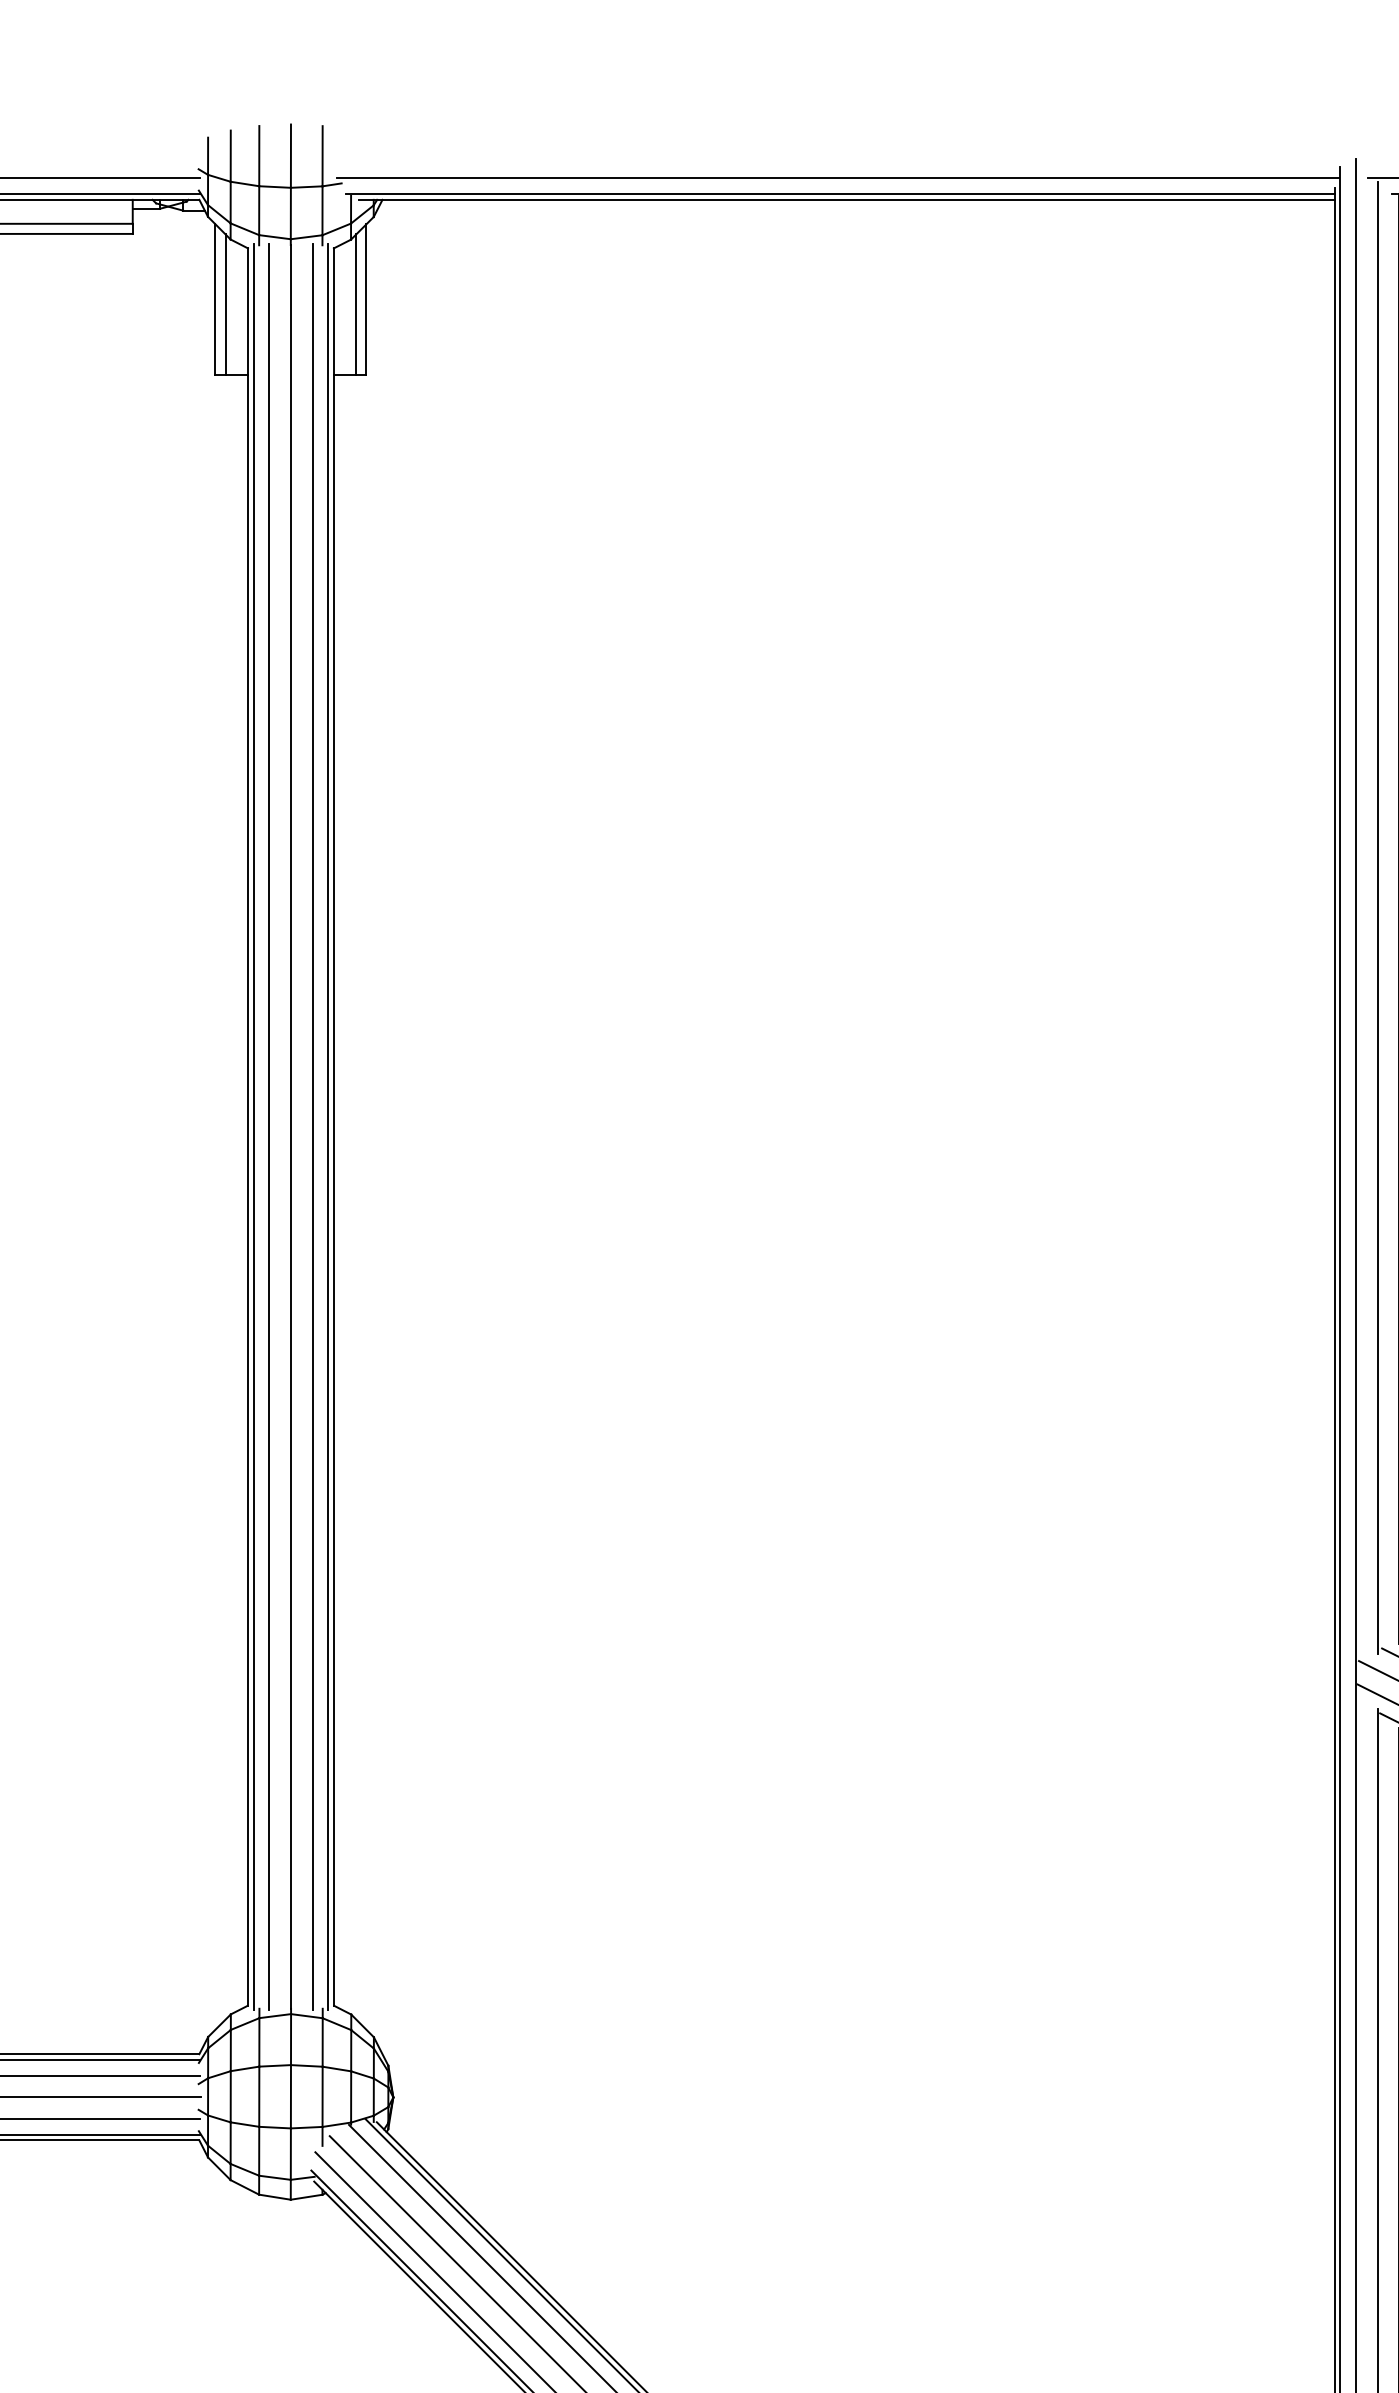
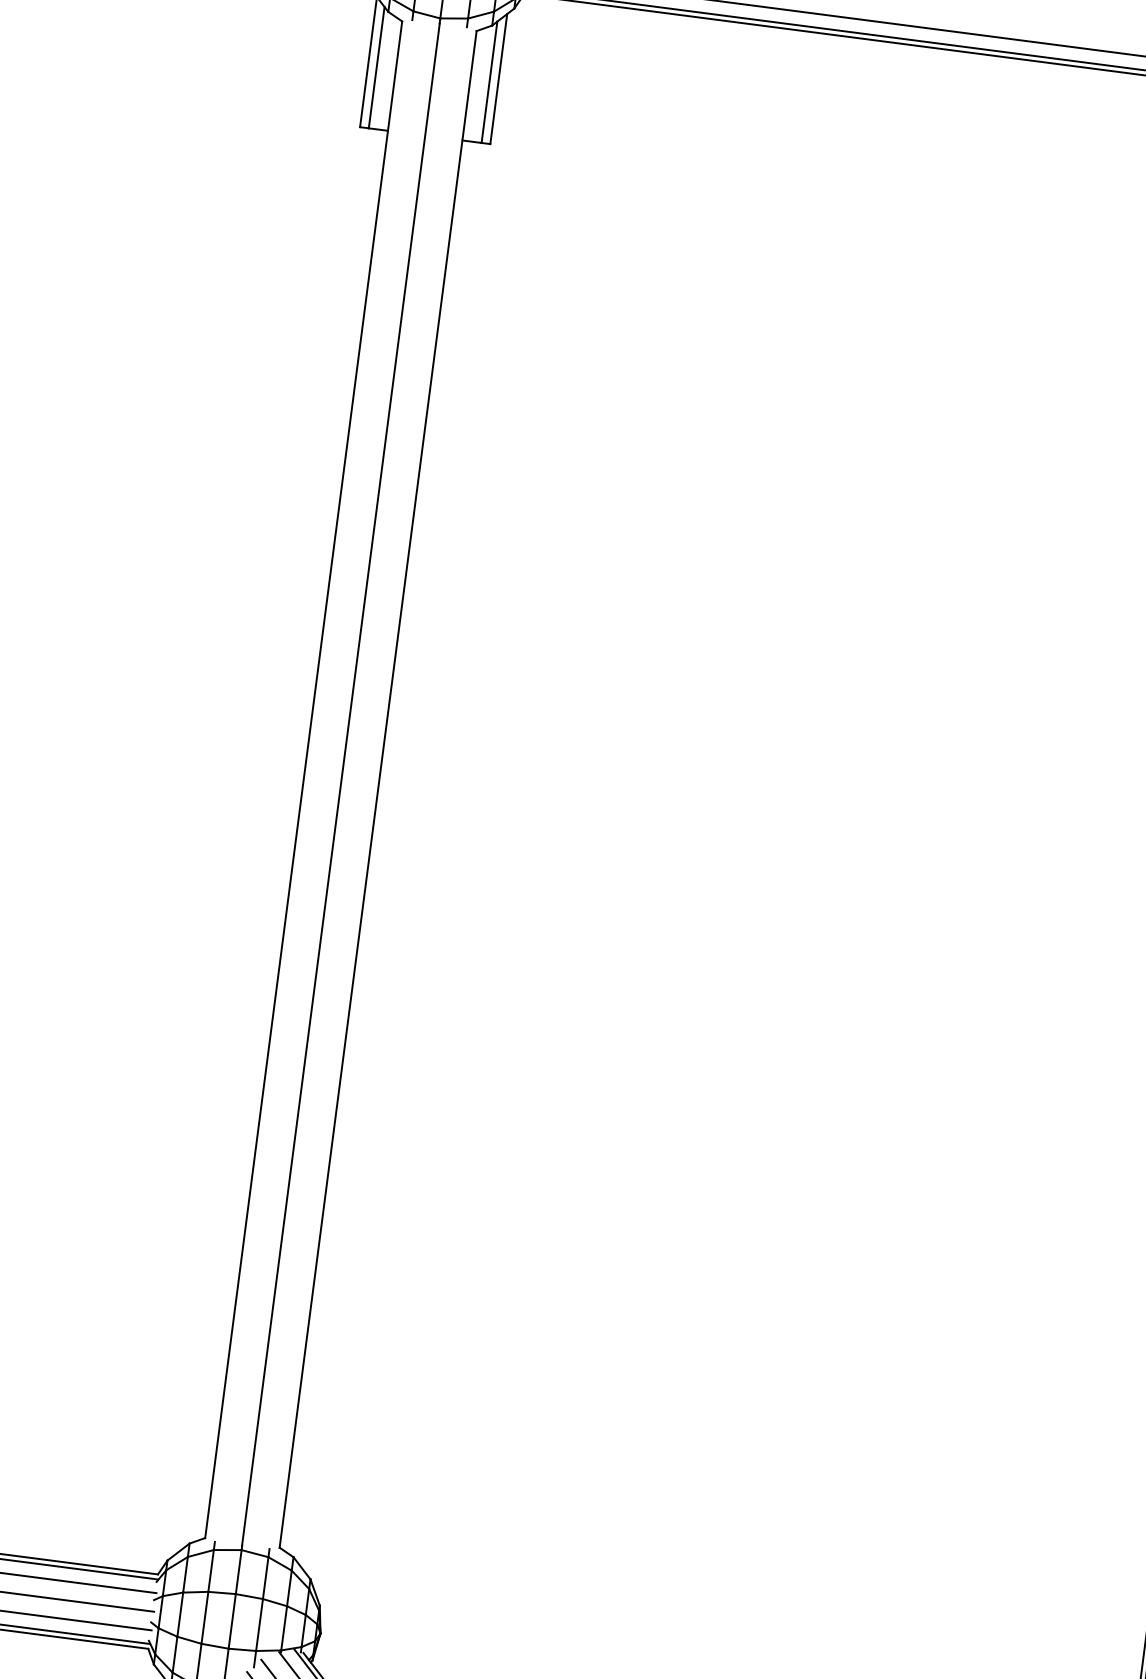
line: (253, 1126) -> (308, 779), removed
line: (269, 1126) -> (322, 781), removed
line: (312, 1126) -> (359, 786), removed
line: (328, 1126) -> (373, 788), removed

